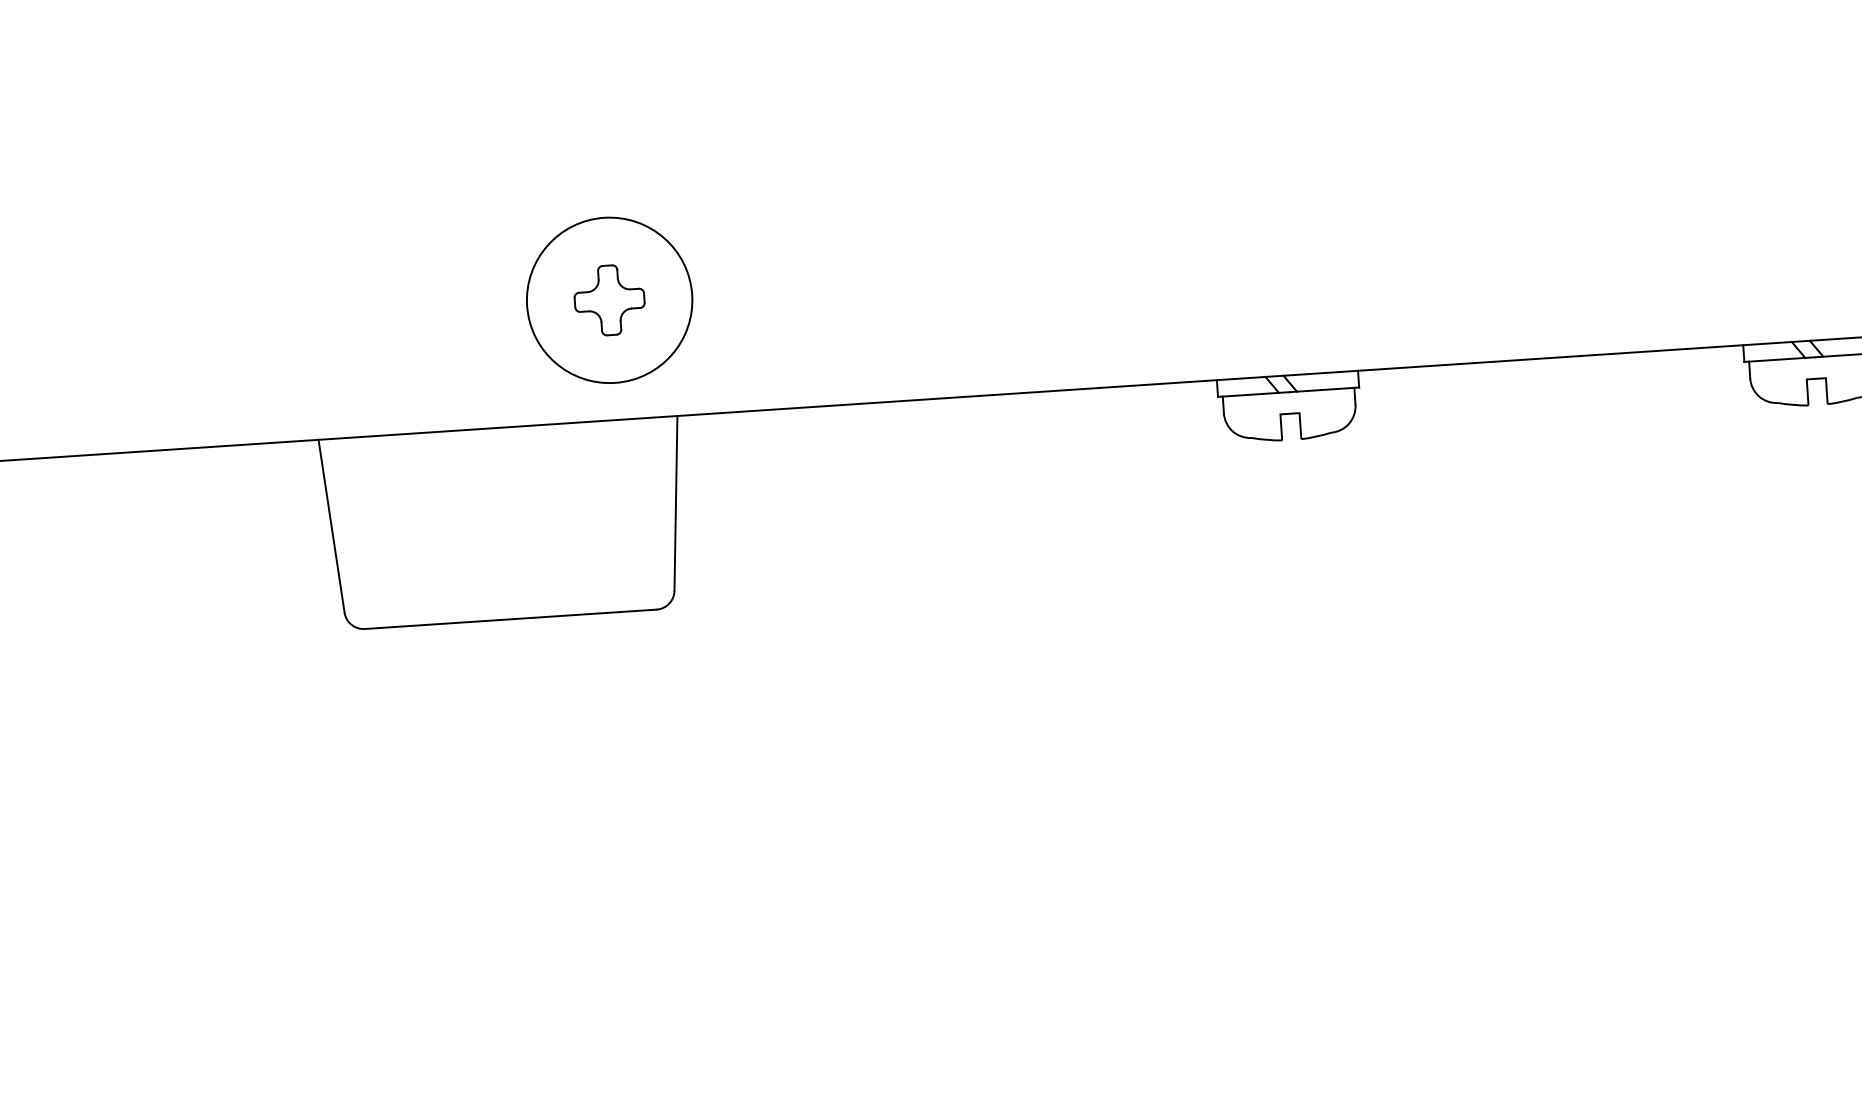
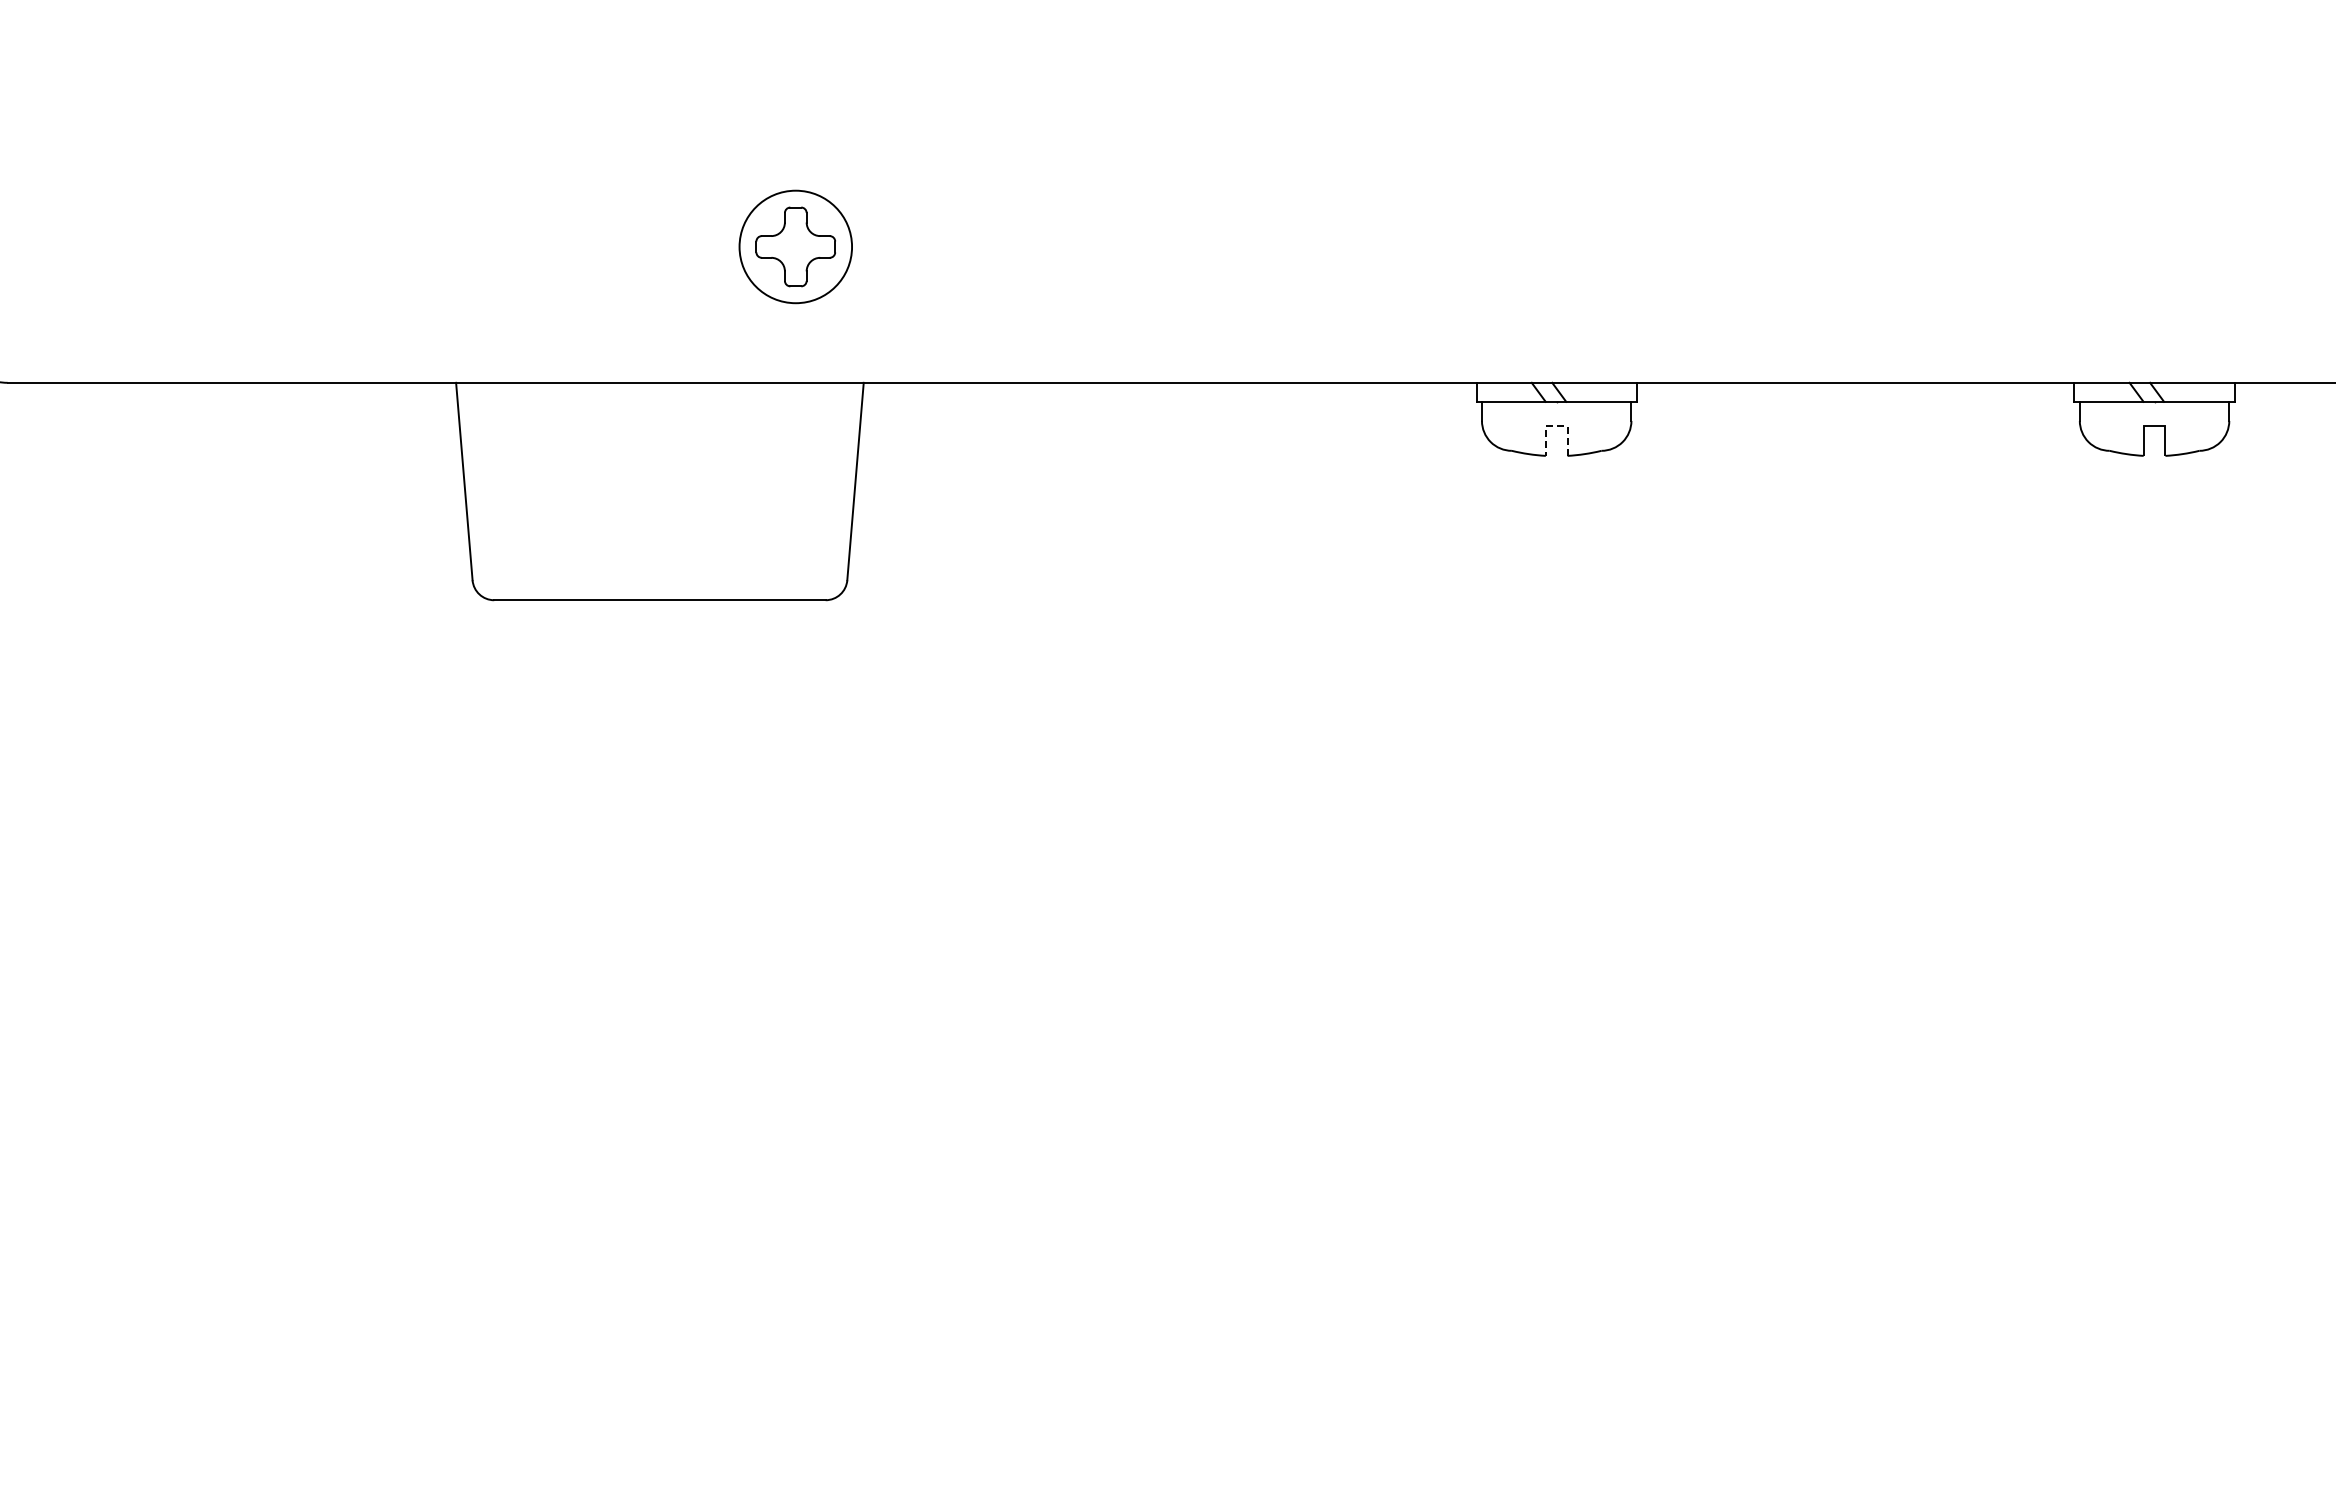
circle: (609, 299) -> (795, 246), size x0.6
line: (1289, 413) -> (1556, 426), solid -> dashed

